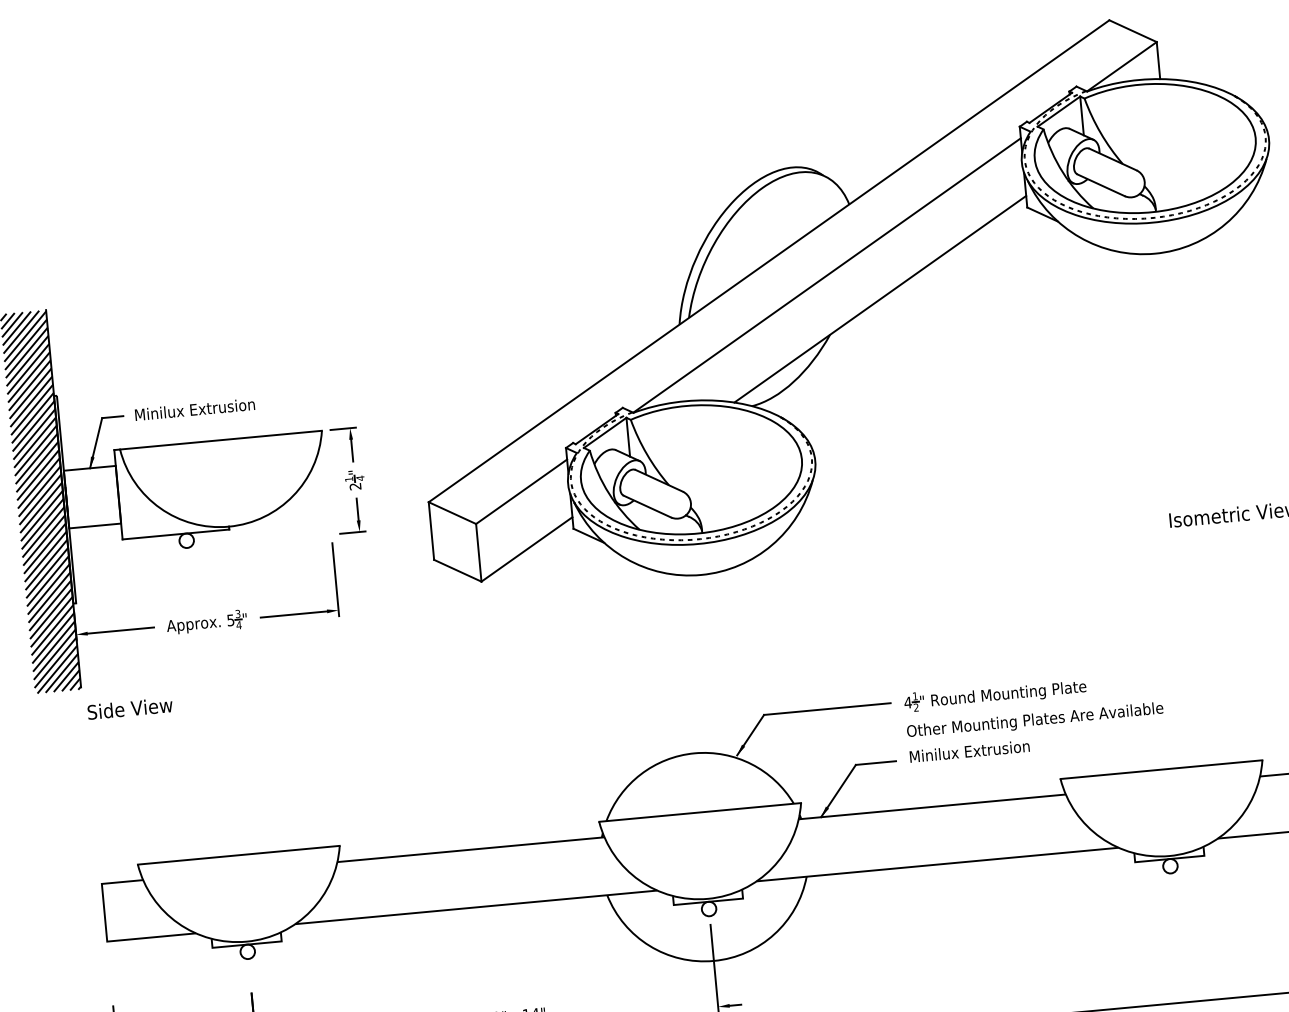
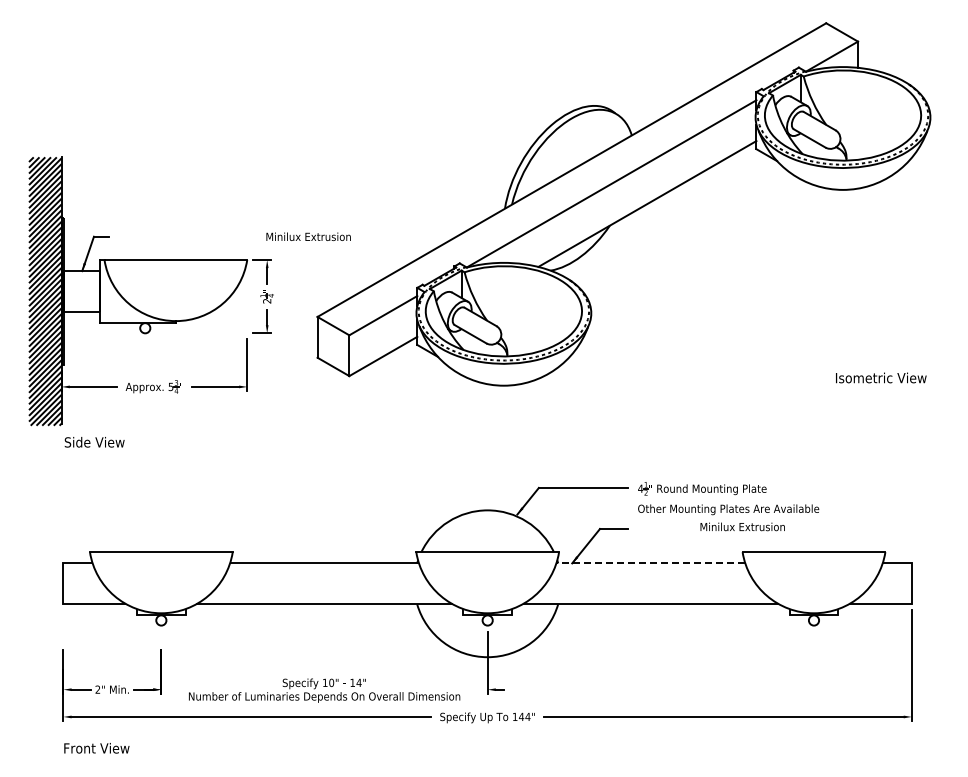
text: (194, 409) -> (308, 236), moved
text: (969, 750) -> (742, 526), moved
line: (931, 807) -> (650, 563), solid -> dashed

